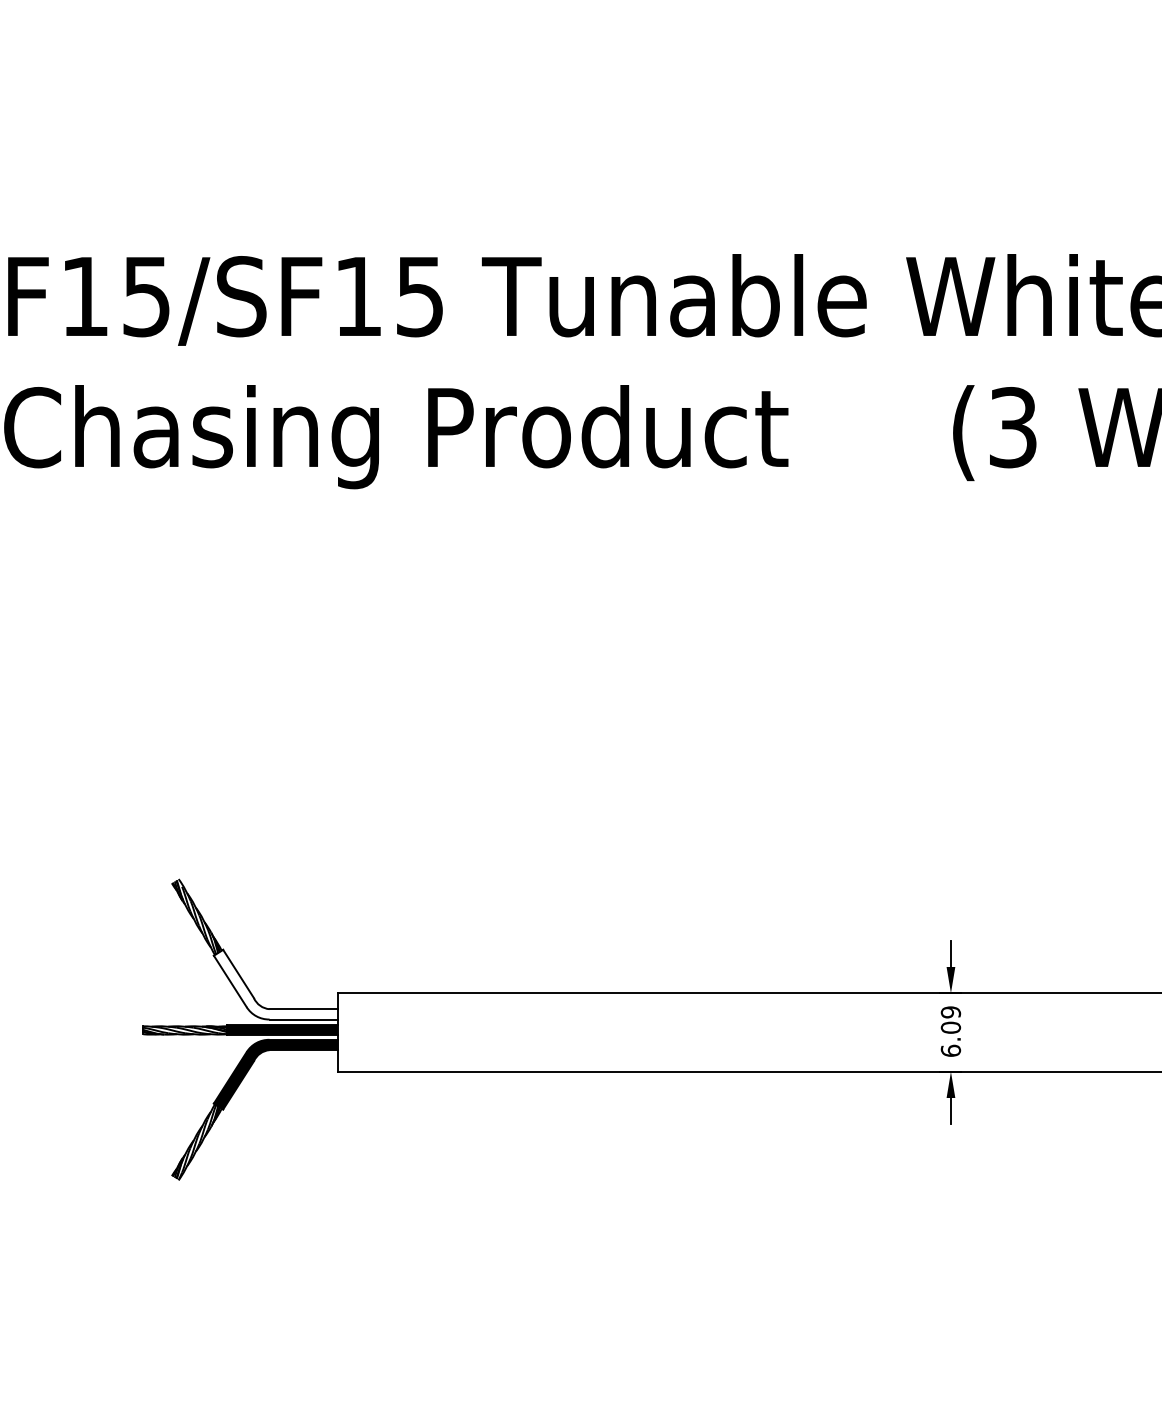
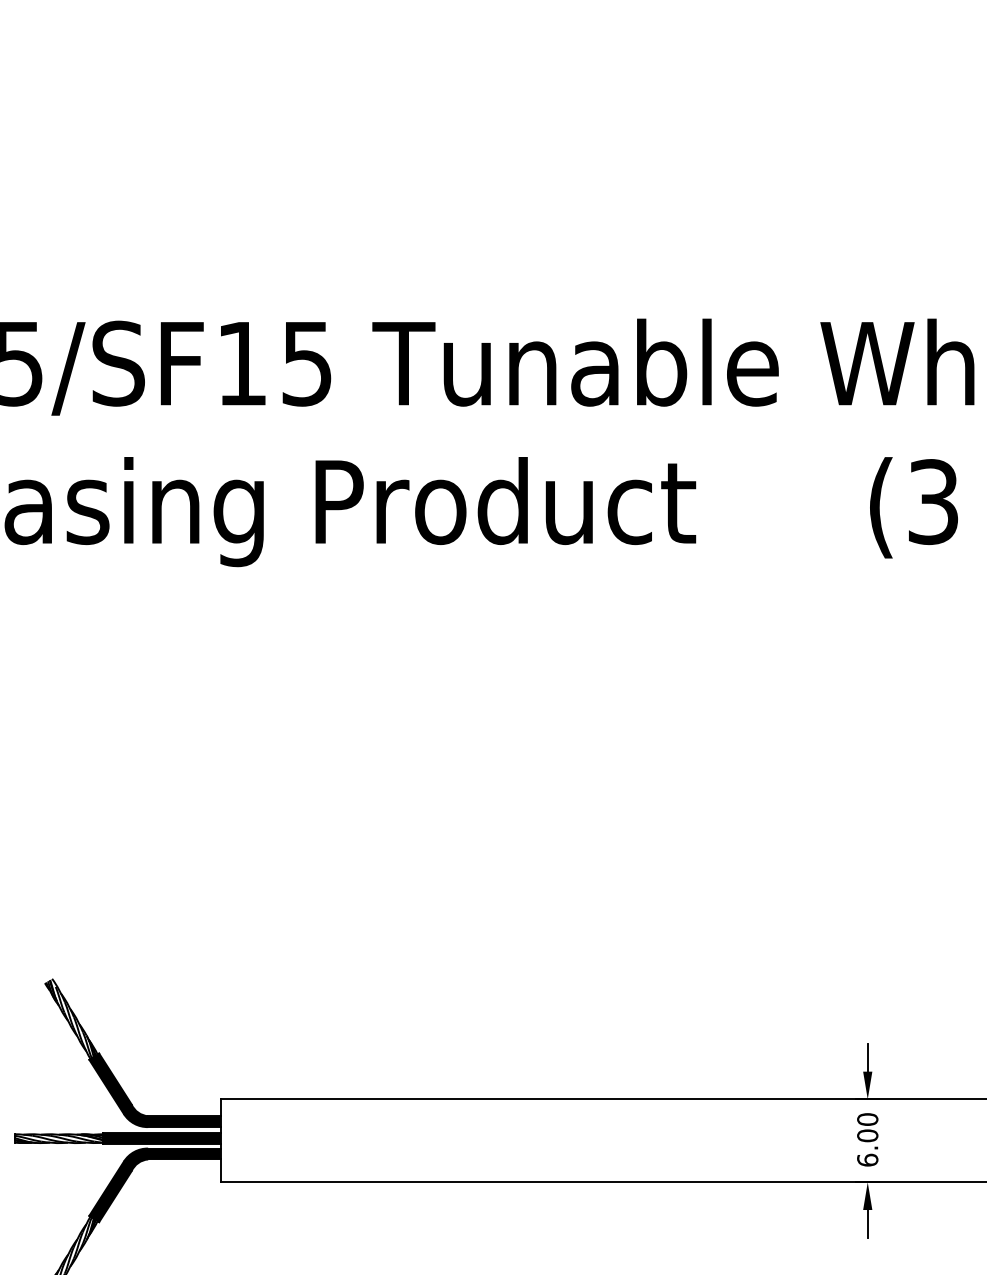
fill: (275, 978) -> (154, 1083), added
text: (951, 1012) -> (868, 1119), 6.09 -> 6.00

